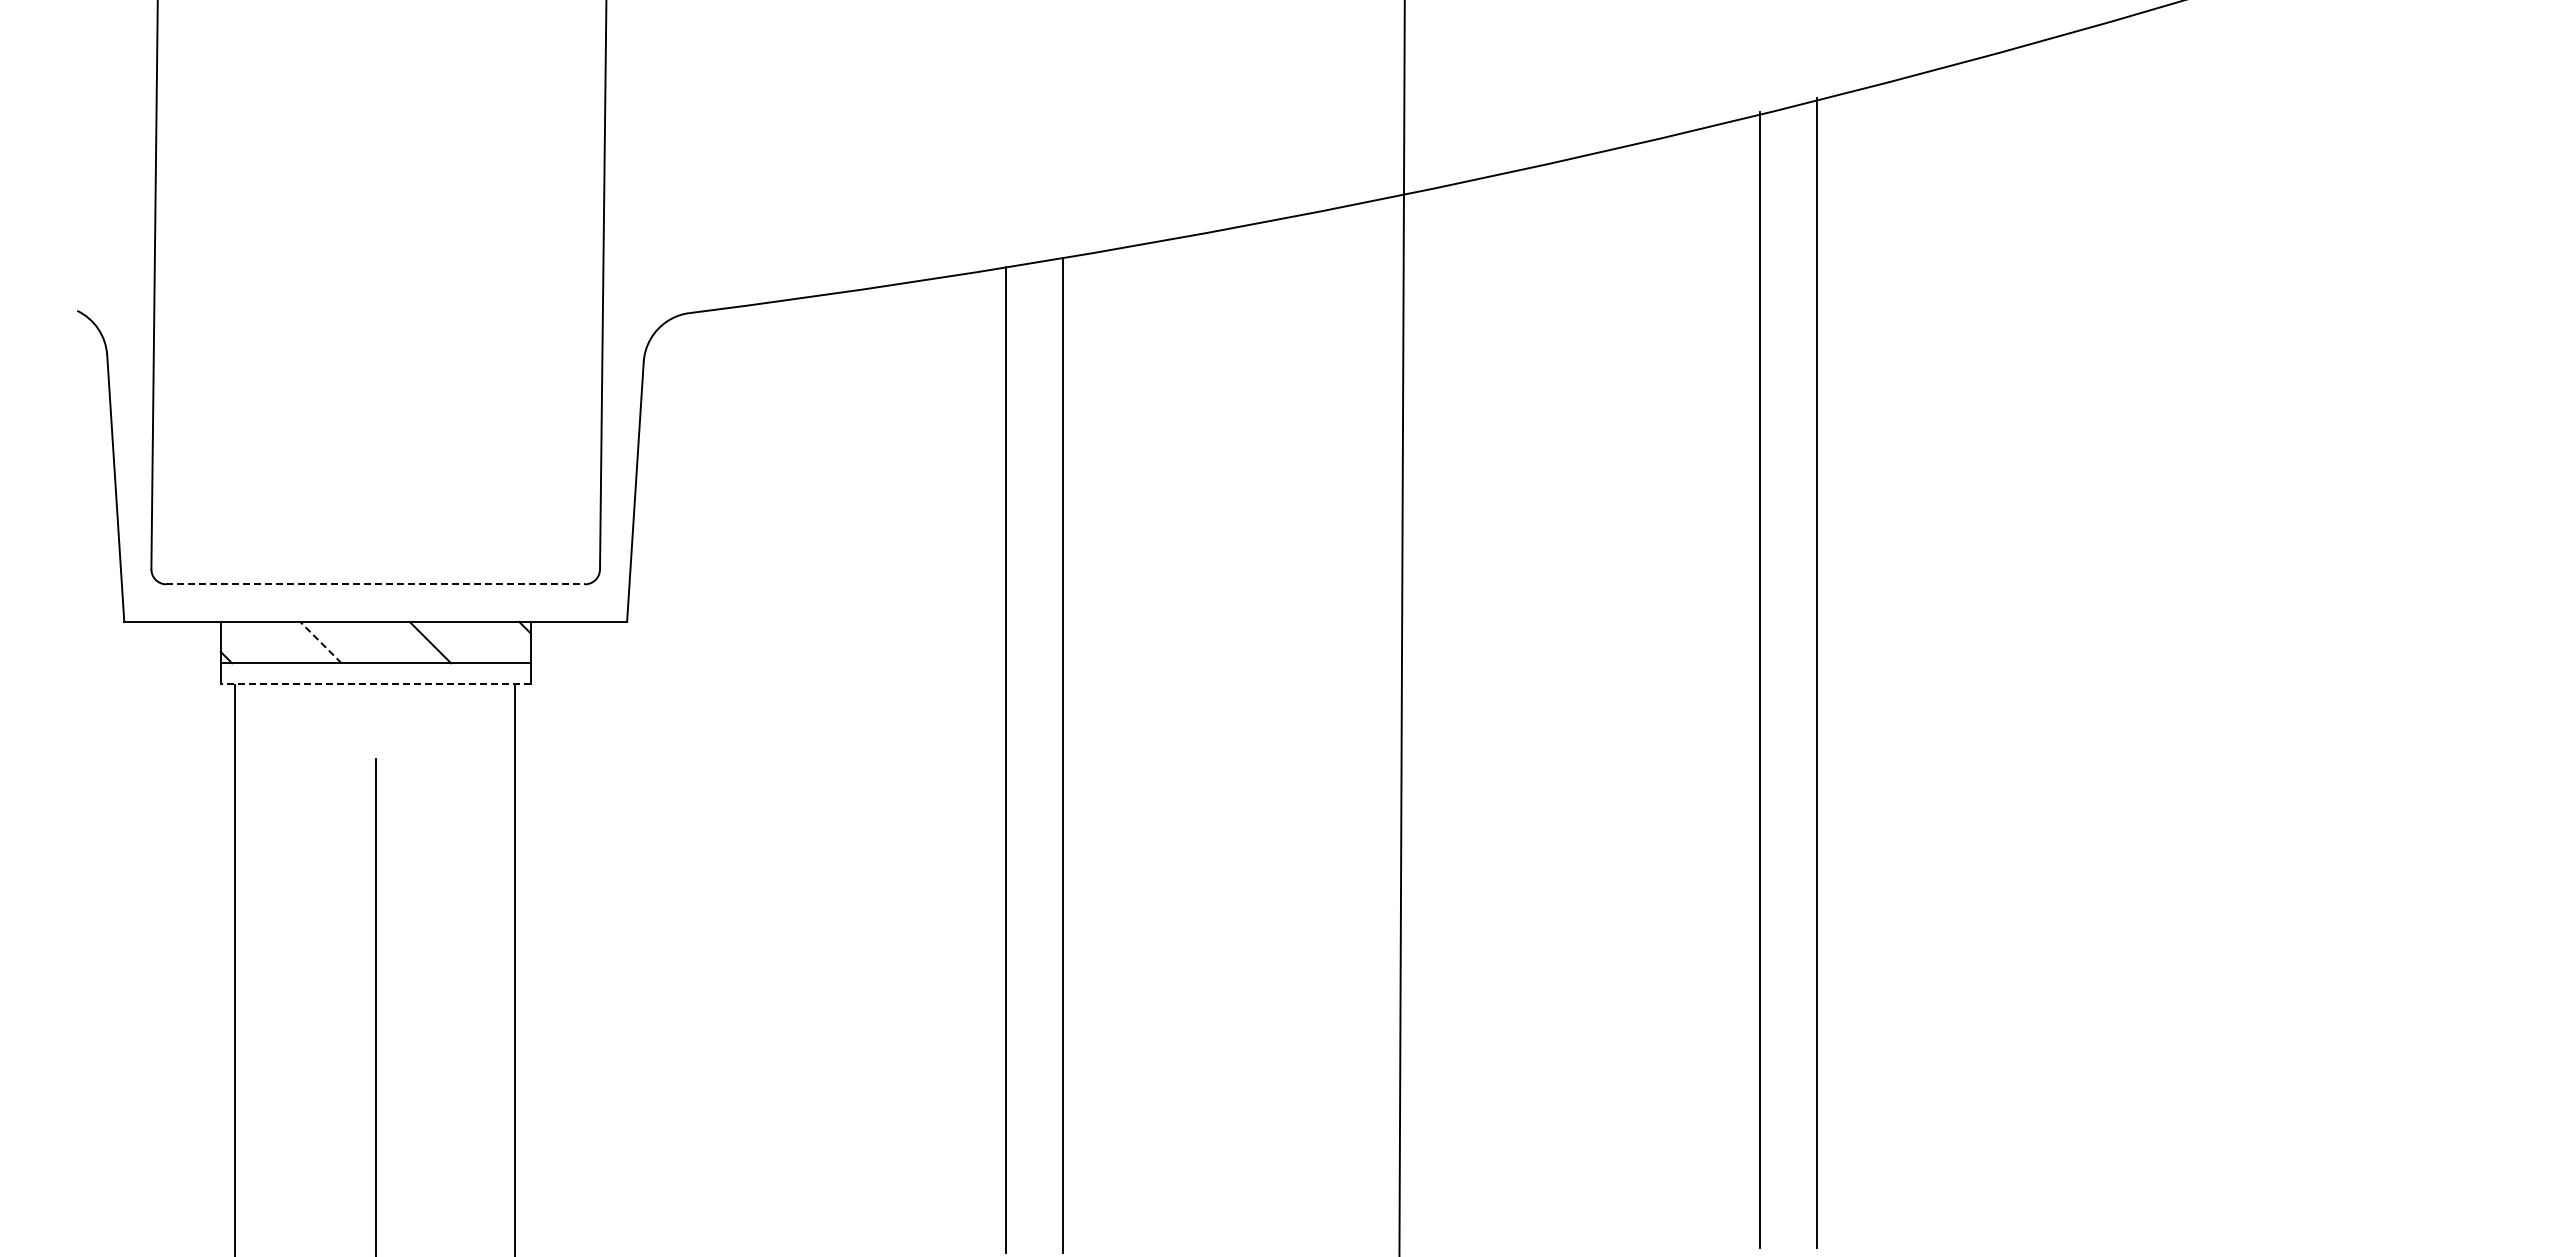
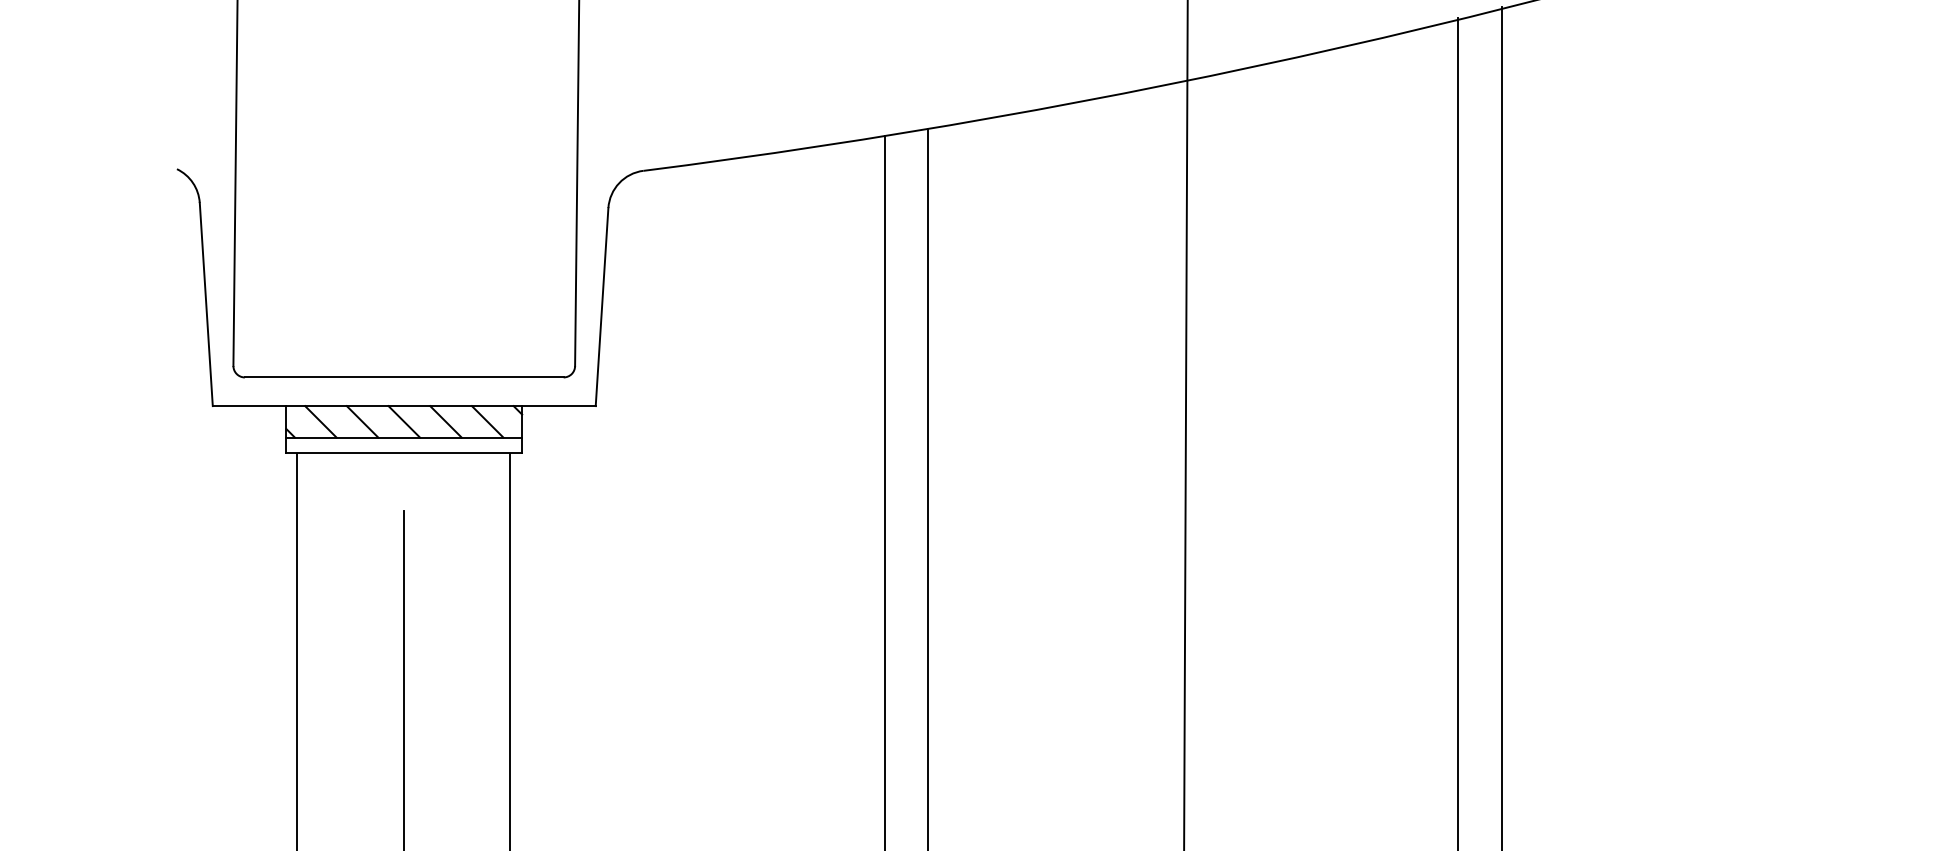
line: (376, 584) -> (404, 377), dashed -> solid
line: (265, 642) -> (320, 421), added
line: (320, 642) -> (362, 421), dashed -> solid
line: (375, 642) -> (404, 421), added
line: (484, 642) -> (487, 421), added
line: (375, 683) -> (404, 452), dashed -> solid

